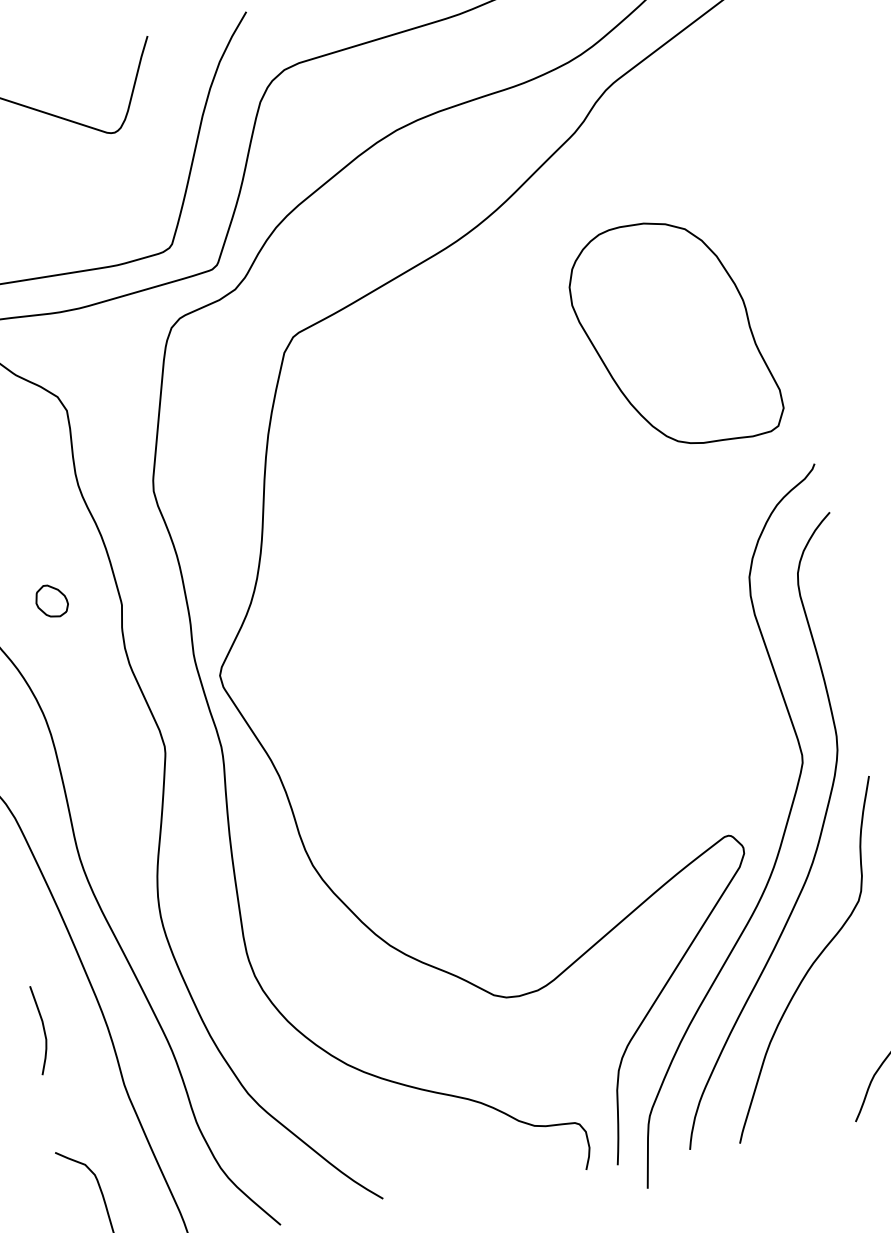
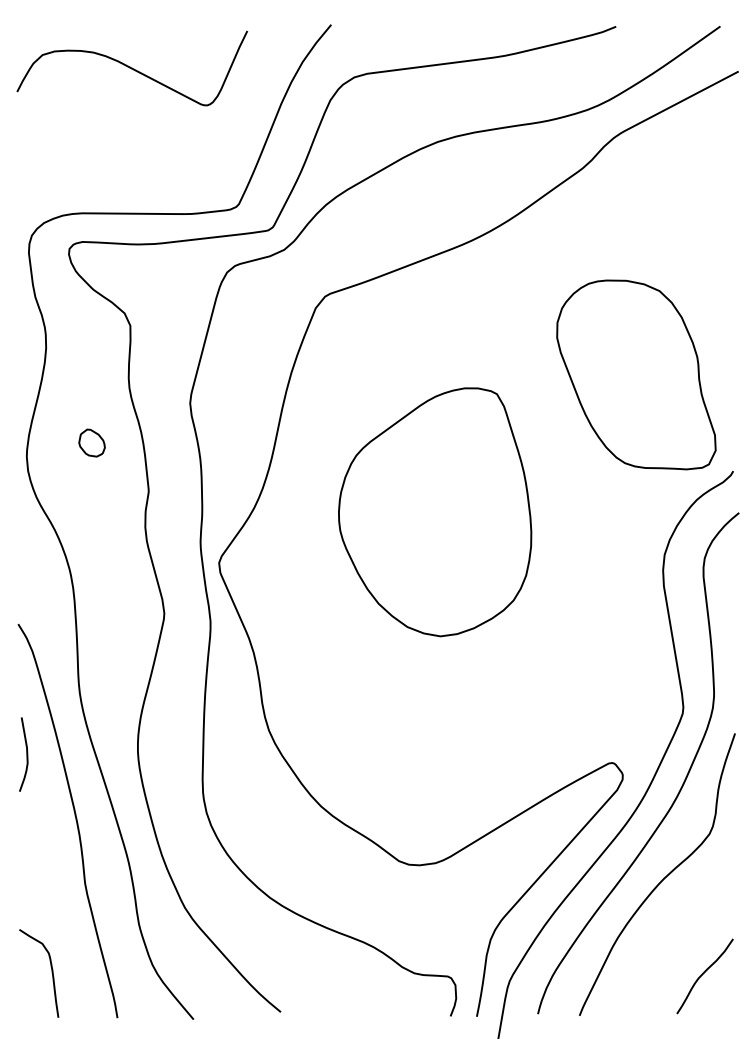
part: (674, 333) -> (636, 374), moved
part: (467, 572) -> (435, 512), added
part: (51, 600) -> (91, 442), moved
curve: (43, 1029) -> (26, 754), moved

